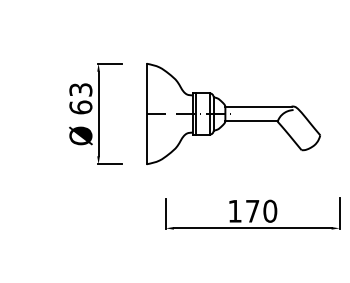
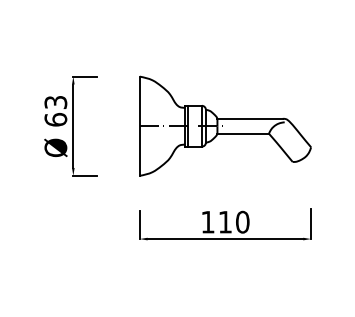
part: (233, 113) -> (225, 125), moved
text: (252, 211) -> (225, 222), 170 -> 110

